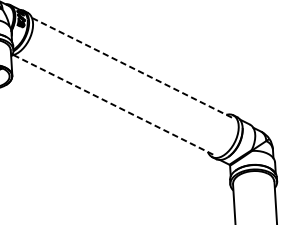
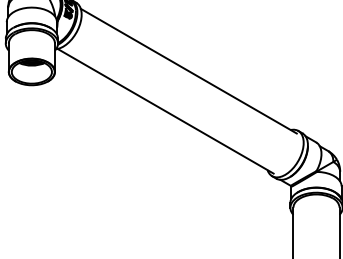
line: (131, 68) -> (188, 71), dashed -> solid
line: (113, 105) -> (165, 111), dashed -> solid

